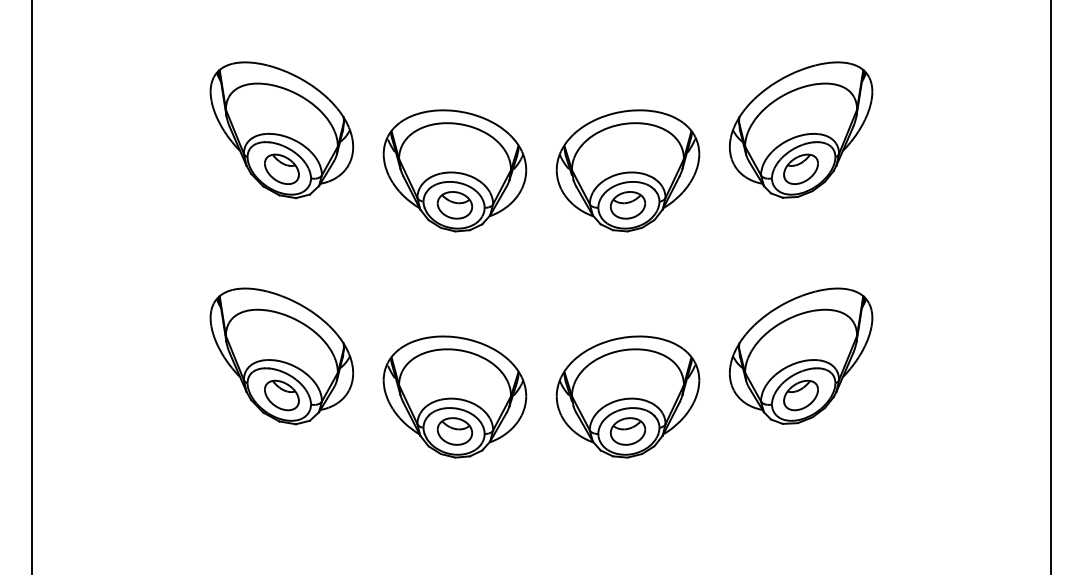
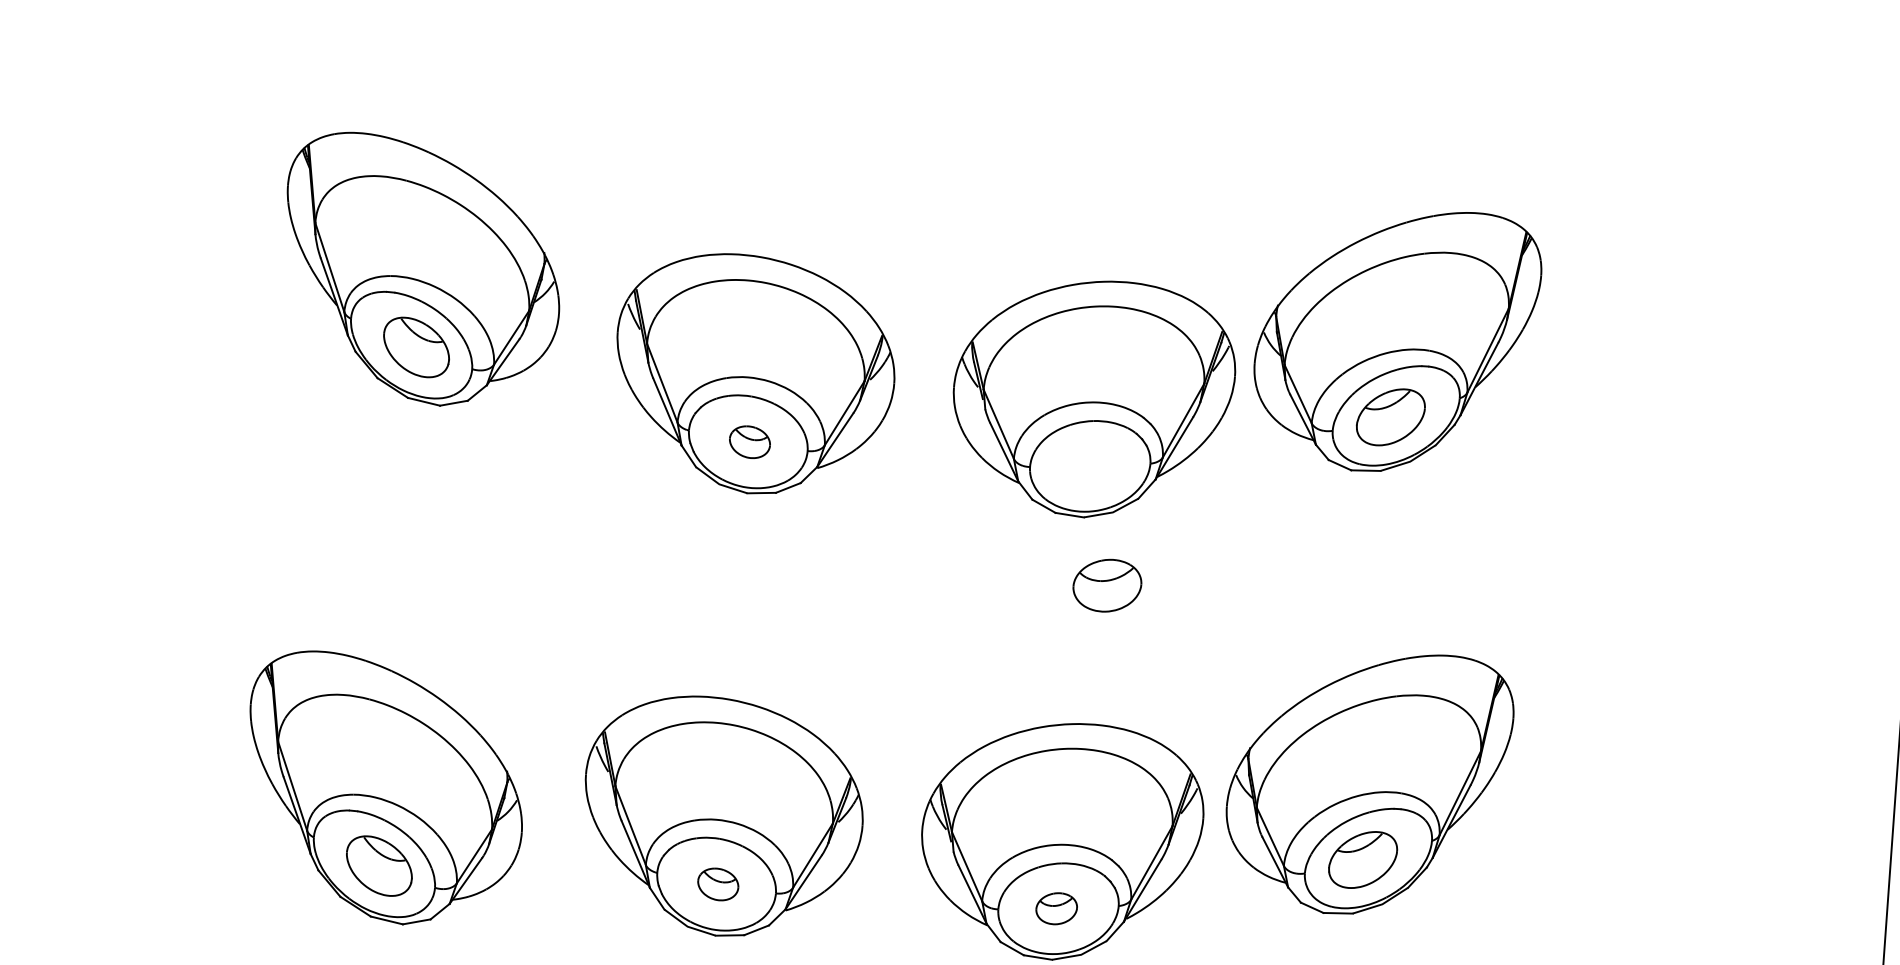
part: (801, 129) -> (1397, 339), moved
part: (454, 205) -> (749, 442), size x0.6
part: (627, 205) -> (1106, 585), moved
part: (801, 355) -> (1369, 781), moved
part: (281, 356) -> (383, 789), moved
part: (454, 431) -> (717, 884), size x0.6
part: (627, 431) -> (1055, 908), size x0.6

